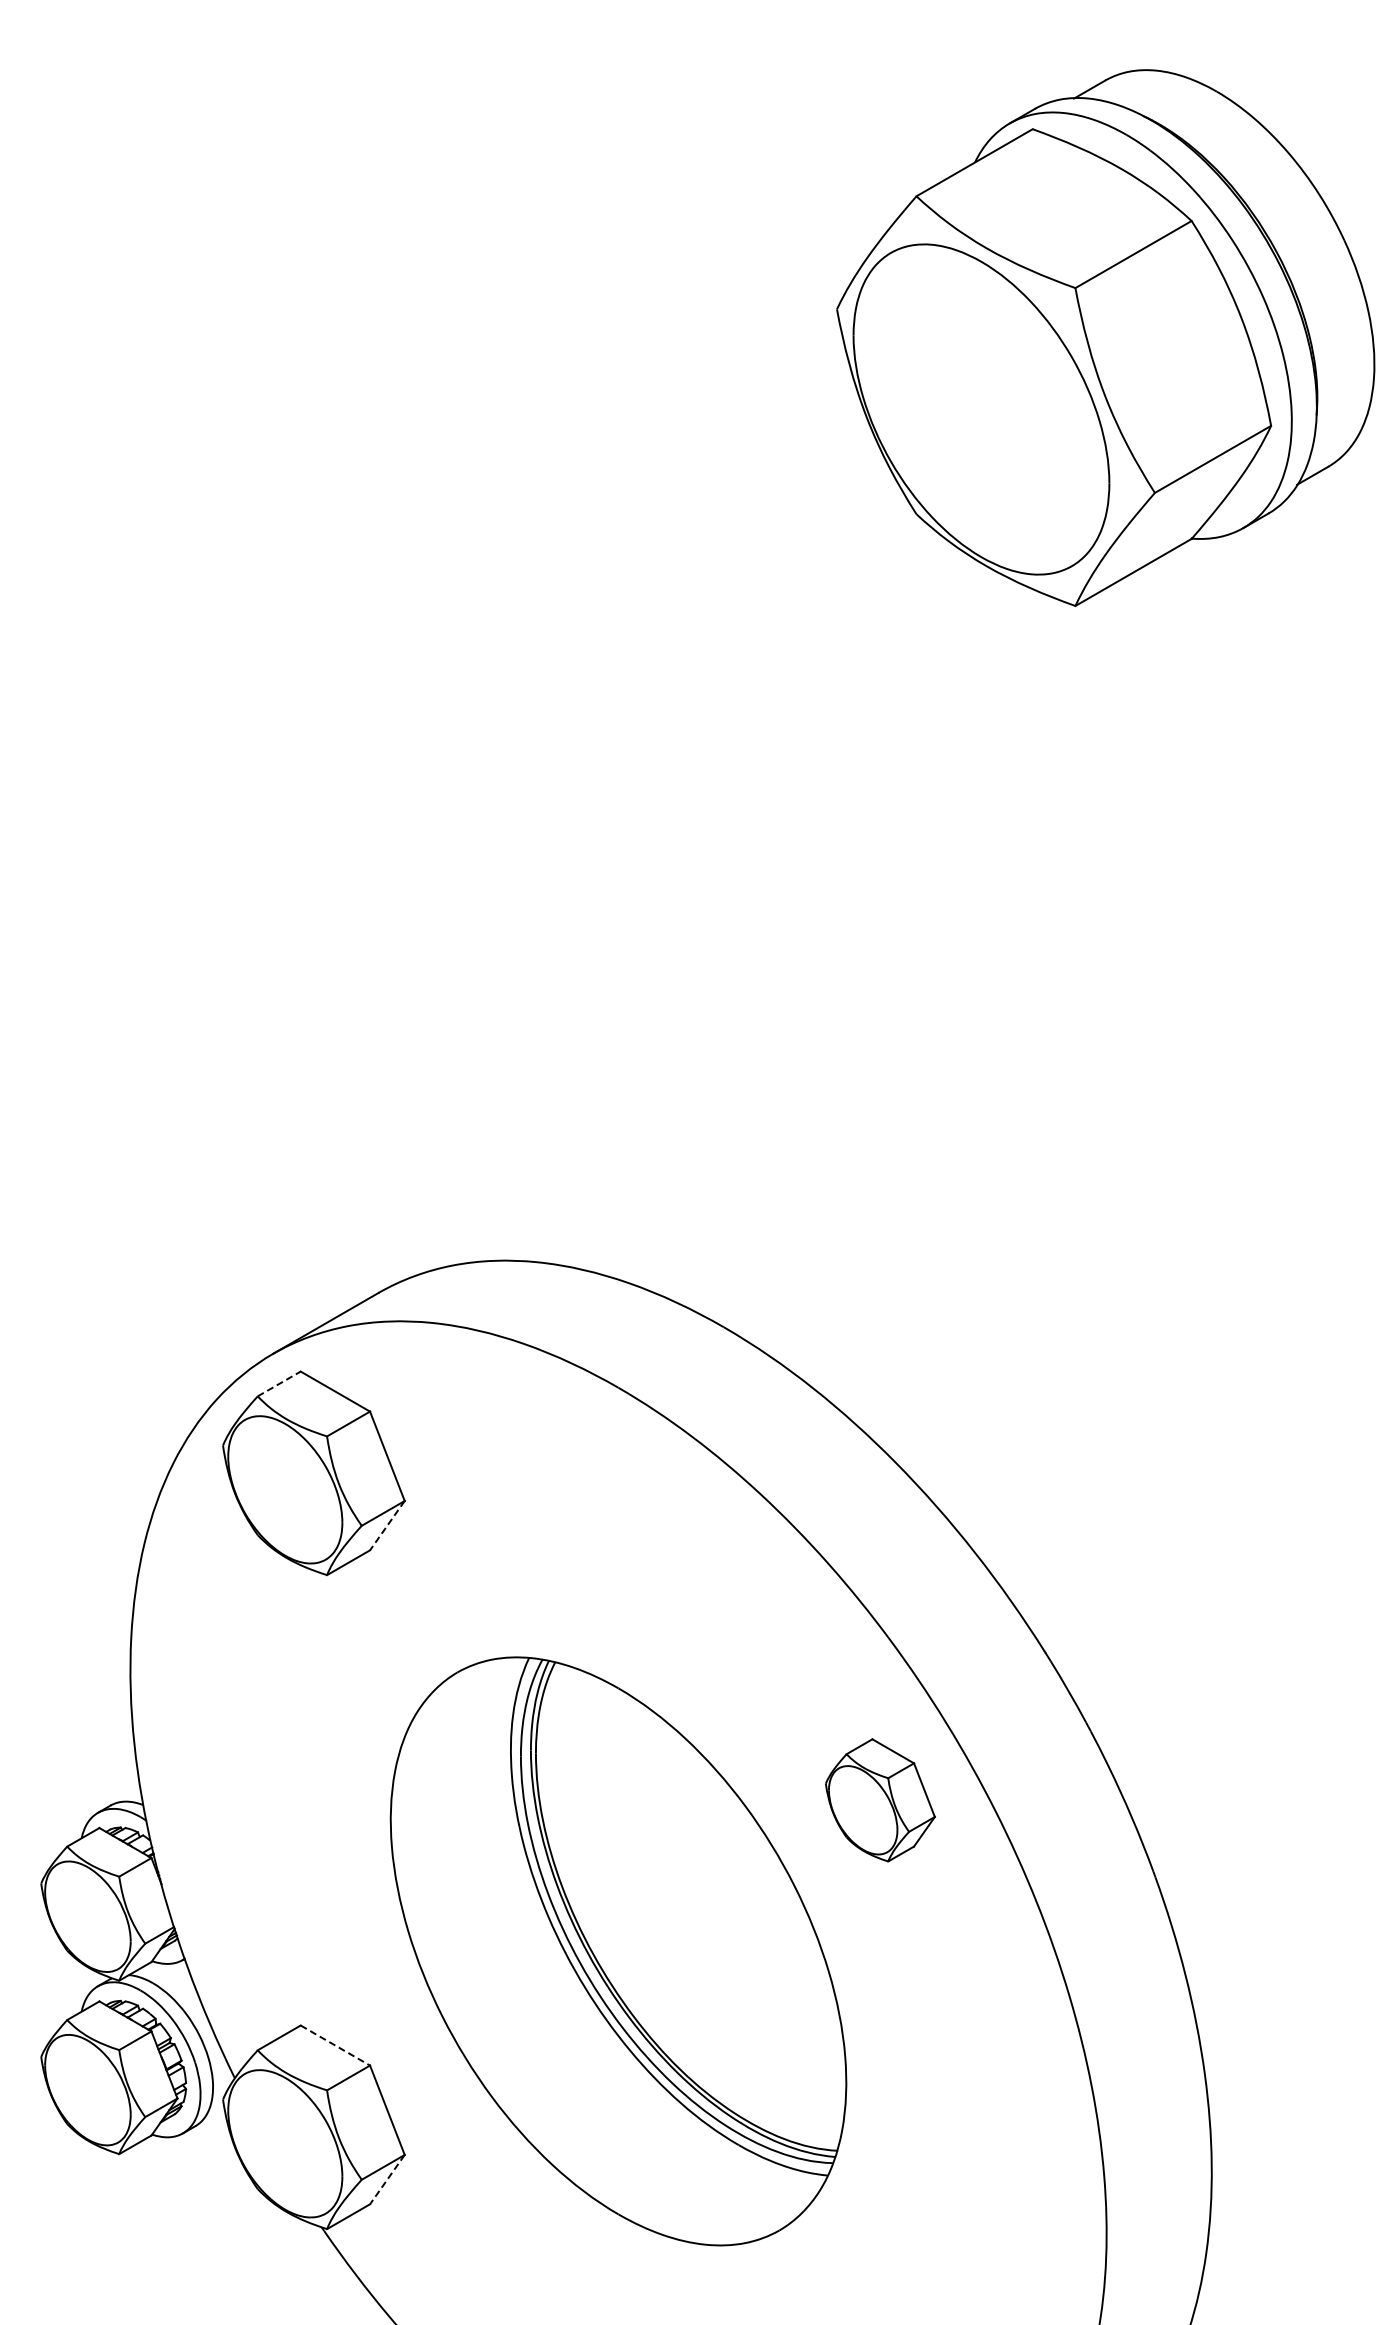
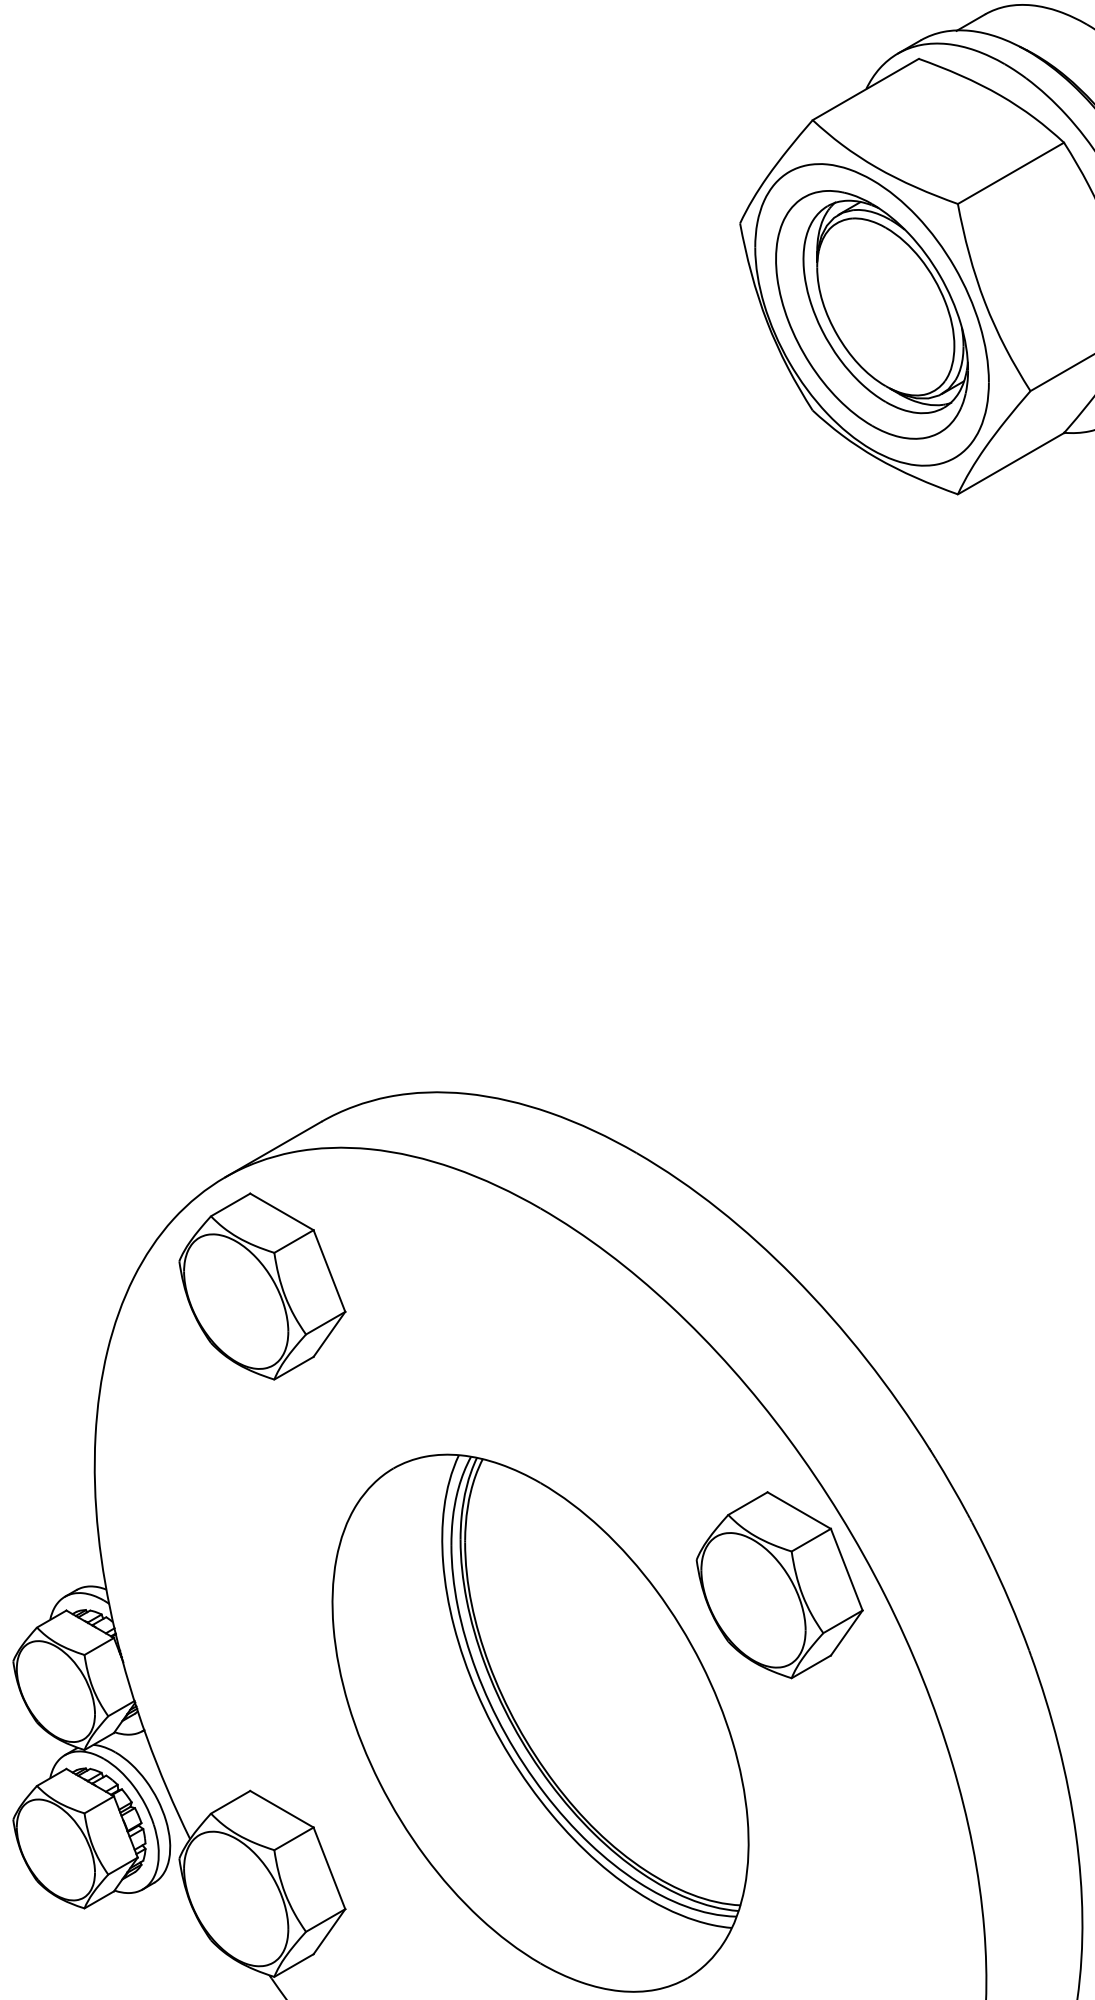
part: (981, 409) -> (872, 314), added
line: (279, 1383) -> (230, 1204), dashed -> solid
line: (387, 1526) -> (329, 1335), dashed -> solid
part: (880, 1800) -> (779, 1585), size x1.67
line: (335, 2045) -> (282, 1809), dashed -> solid
line: (387, 2180) -> (329, 1932), dashed -> solid

